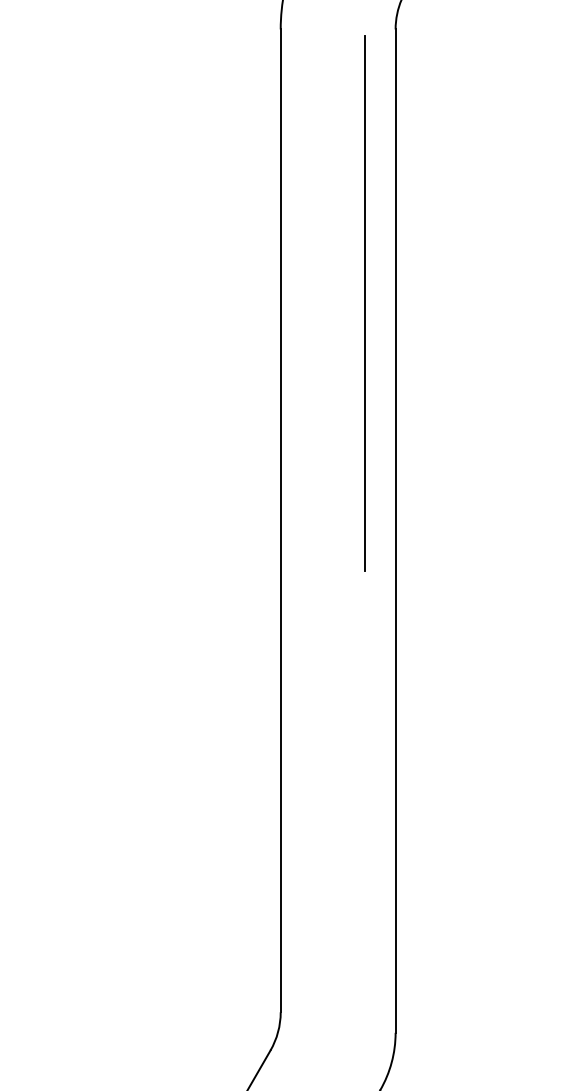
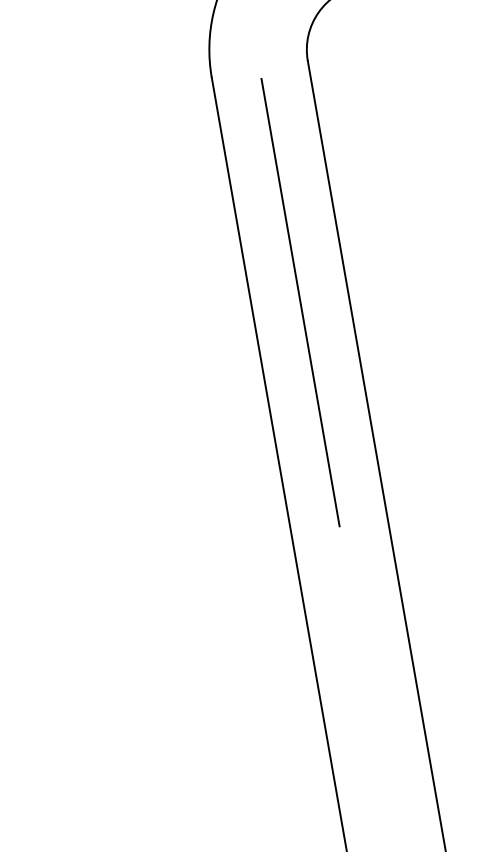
line: (364, 303) -> (299, 302), moved

